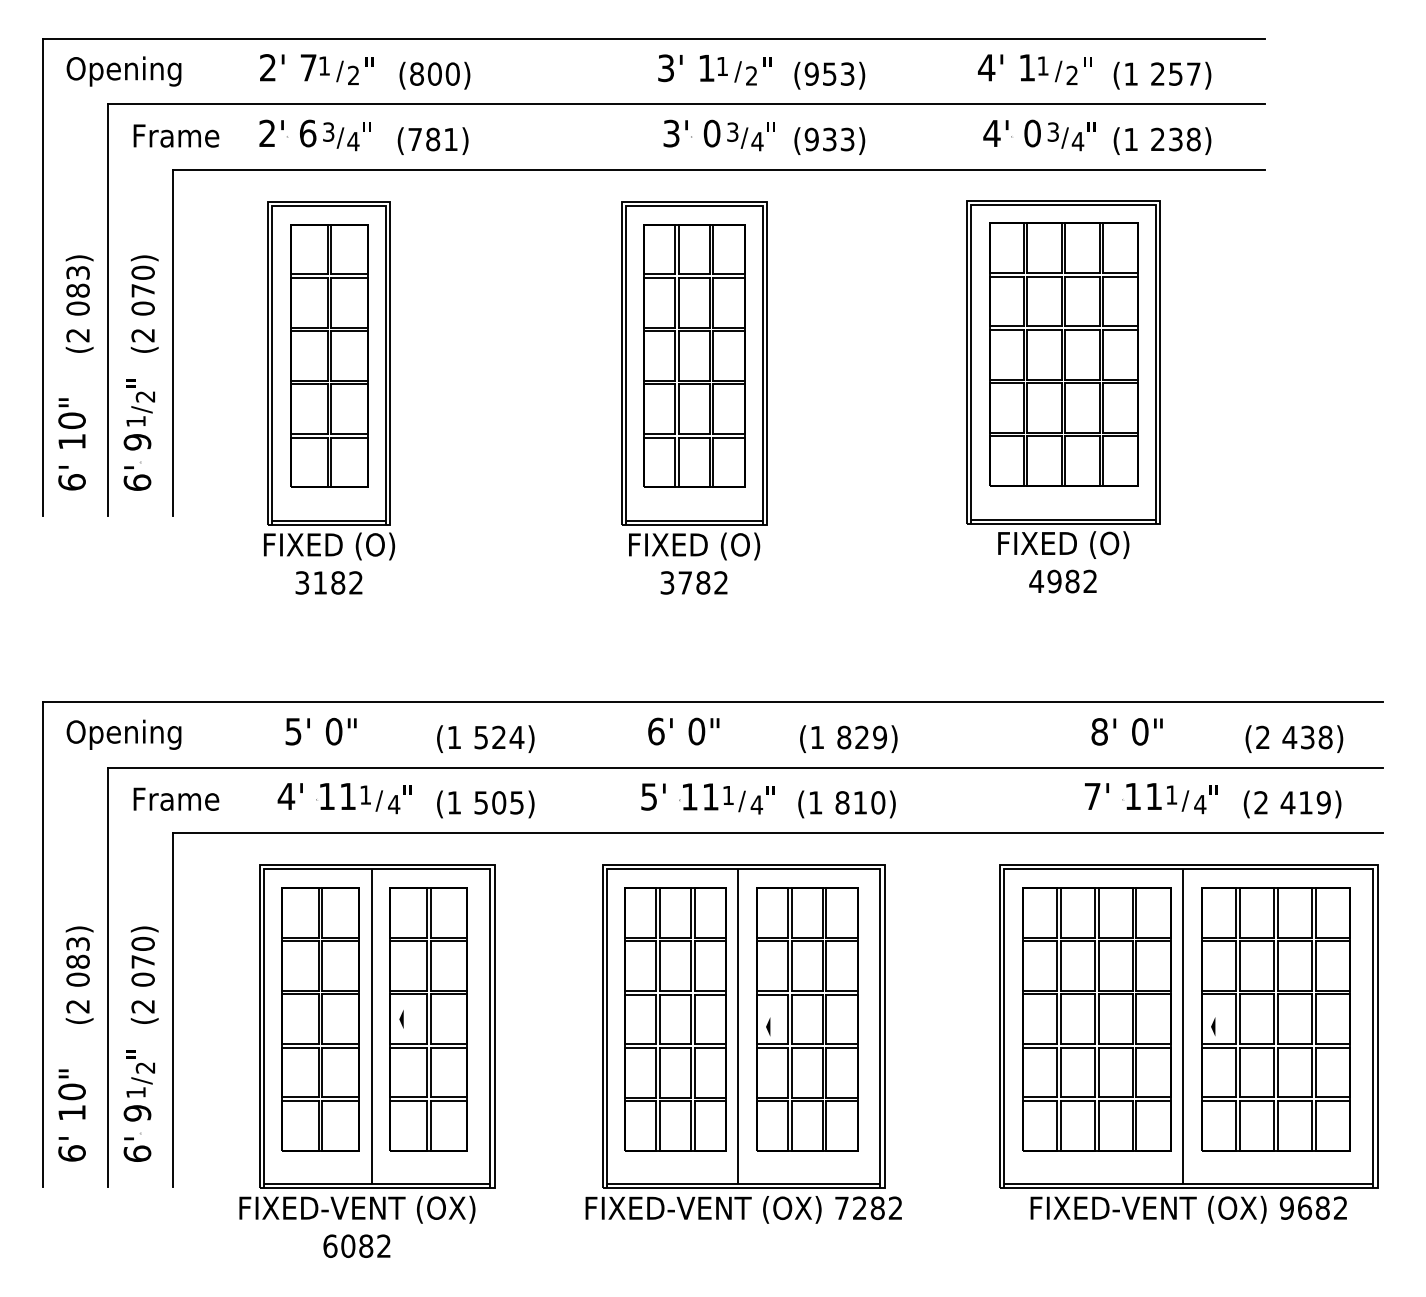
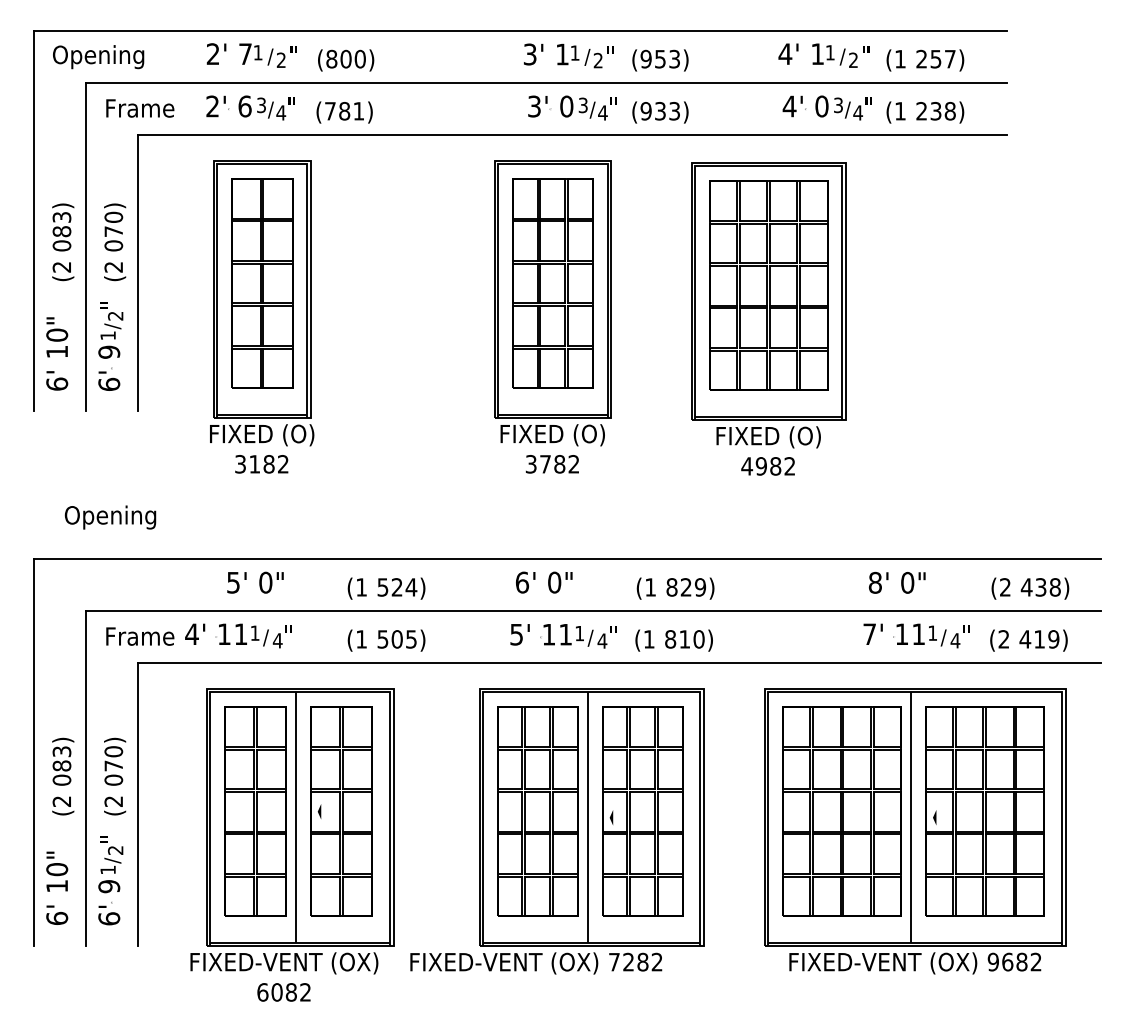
part: (1063, 396) -> (768, 319), moved
text: (123, 734) -> (110, 517), moved
part: (344, 798) -> (238, 635), moved
part: (1188, 1043) -> (915, 830), moved
text: (743, 1209) -> (536, 963), moved

